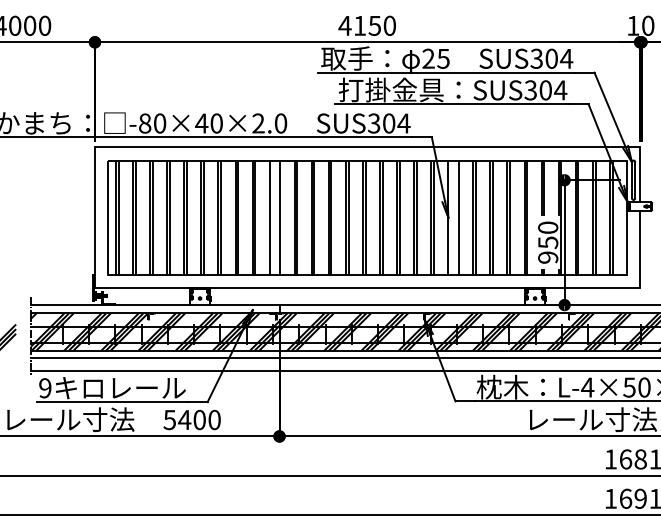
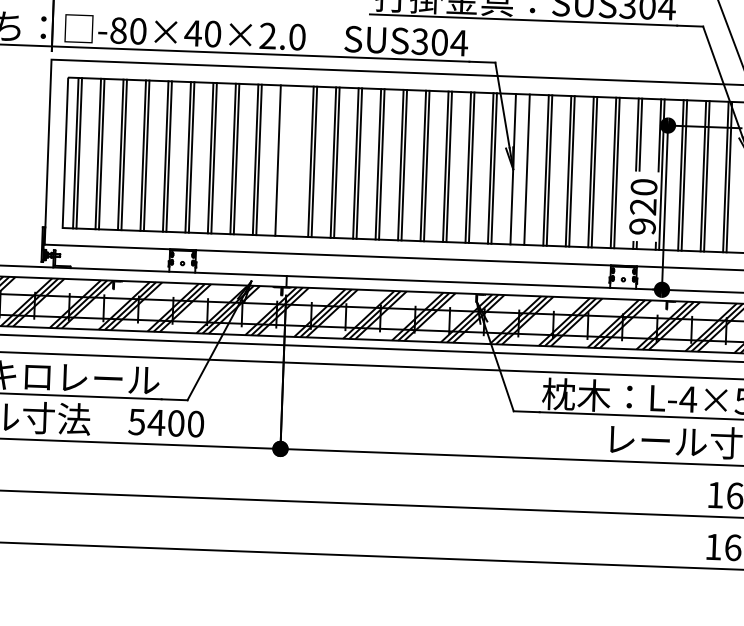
line: (280, 217) -> (292, 160), removed
text: (548, 242) -> (643, 206), 950 -> 920

